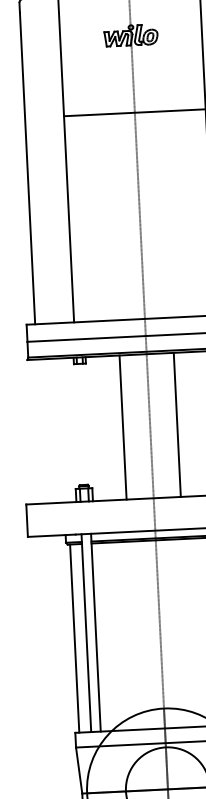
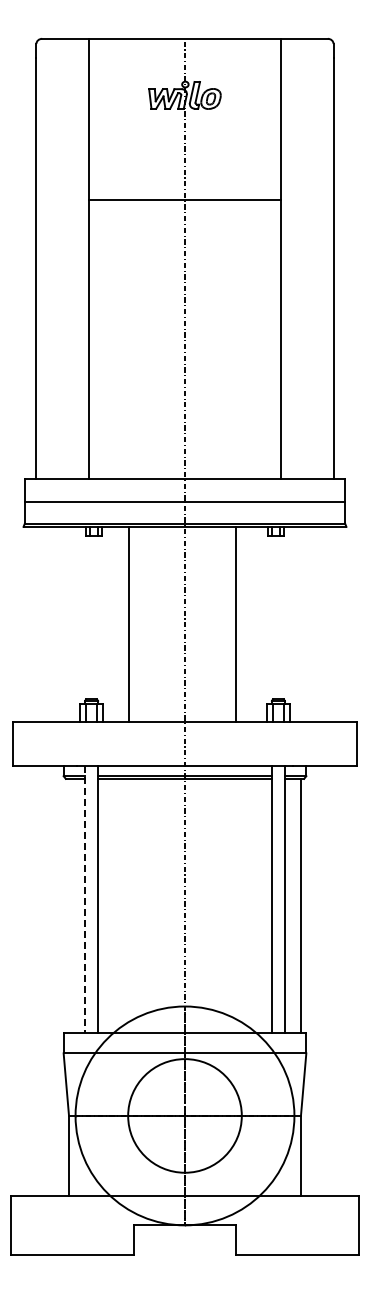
line: (177, 424) -> (235, 623), moved
line: (123, 426) -> (129, 623), moved
line: (86, 633) -> (85, 899), solid -> dashed
line: (75, 638) -> (69, 905), removed

